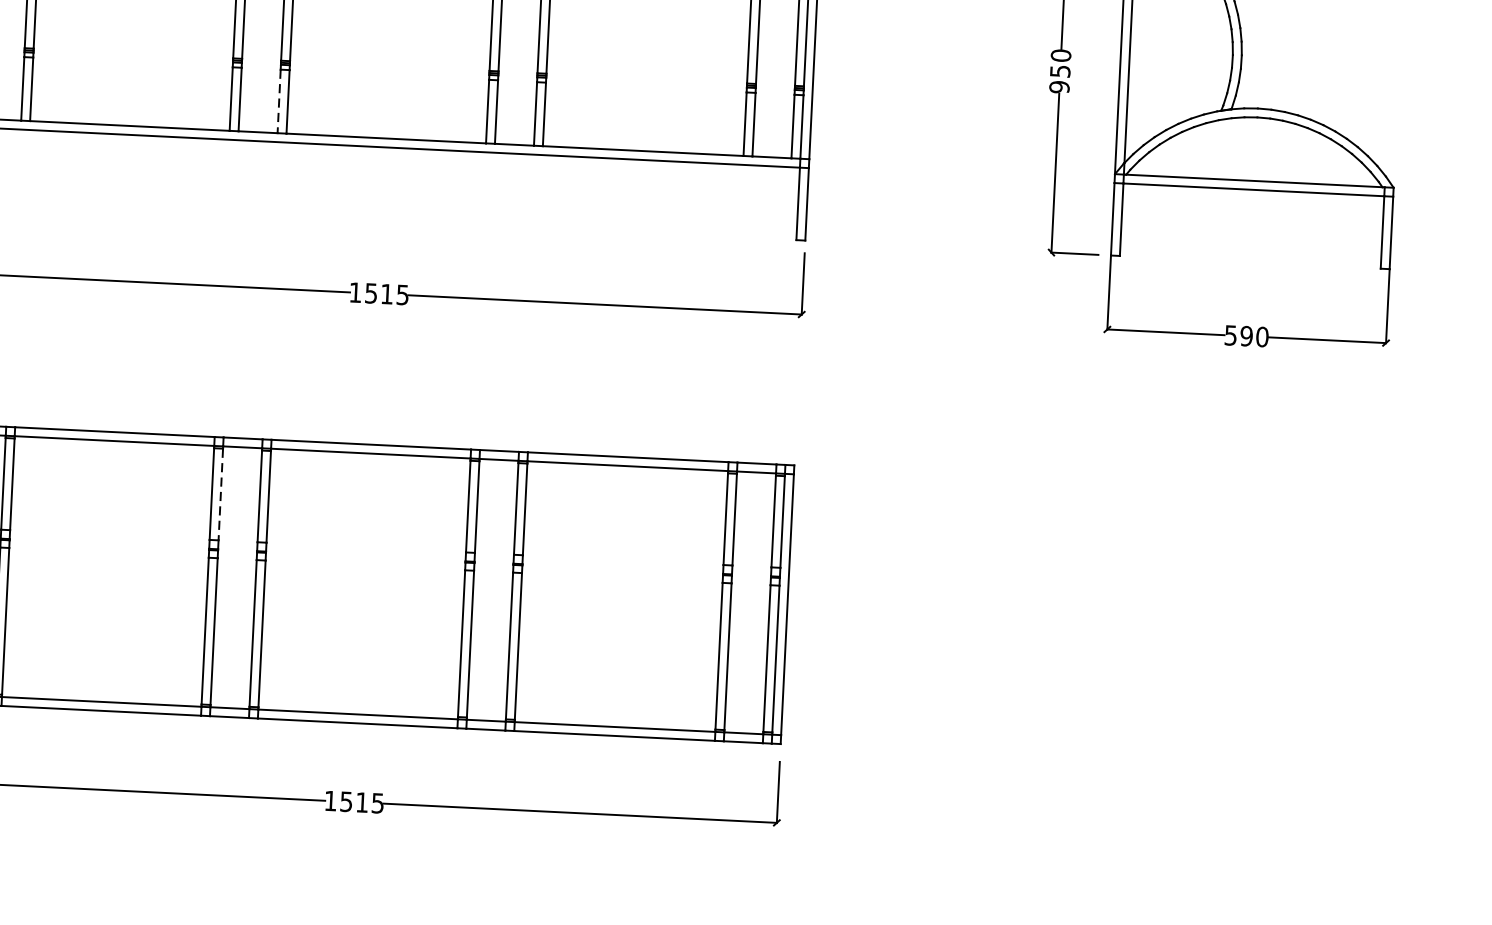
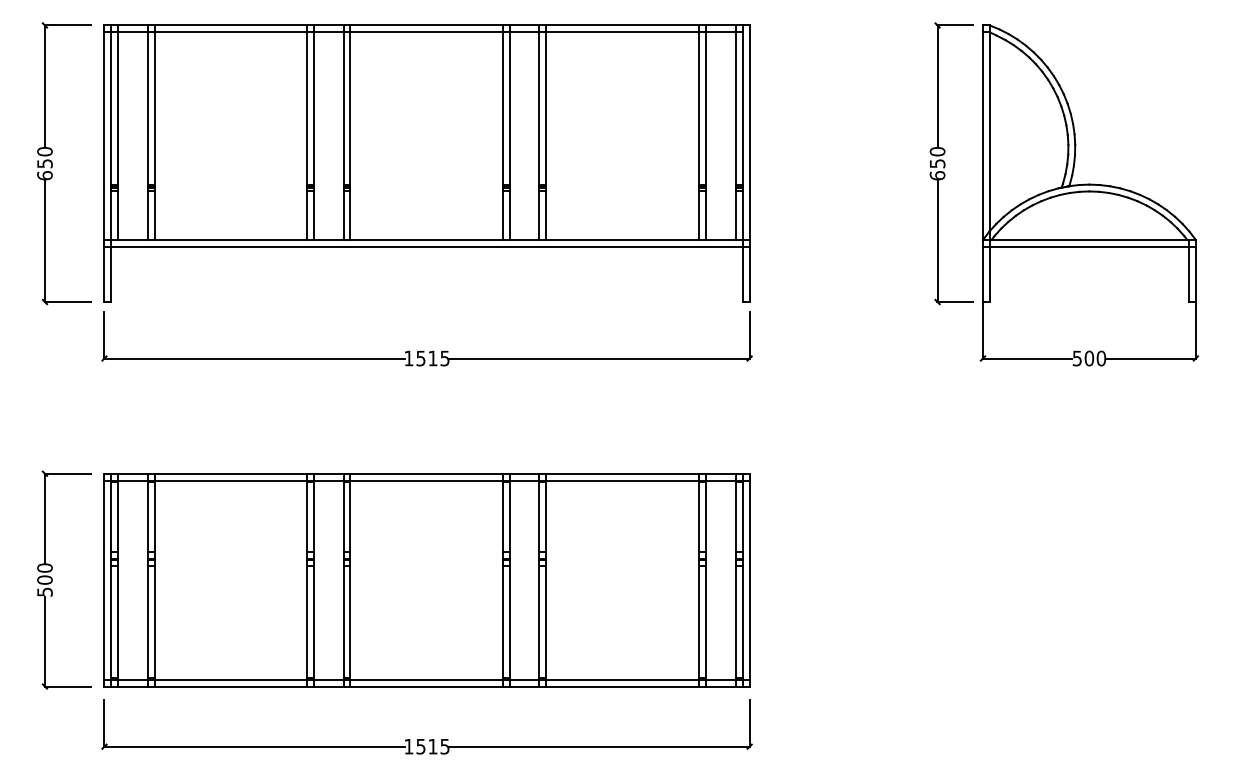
text: (1059, 86) -> (937, 175), 950 -> 650
line: (278, 102) -> (343, 216), dashed -> solid
text: (1245, 336) -> (1088, 358), 590 -> 500
line: (220, 494) -> (313, 517), dashed -> solid

